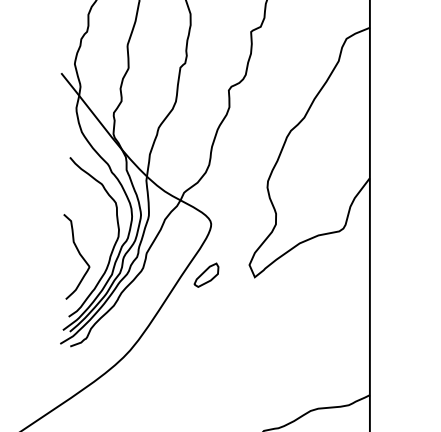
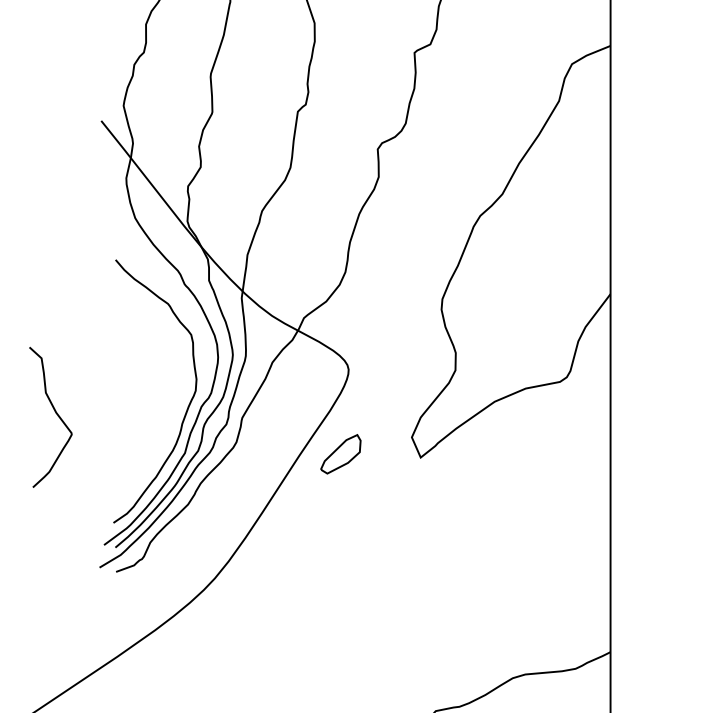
curve: (79, 255) -> (55, 415), moved

